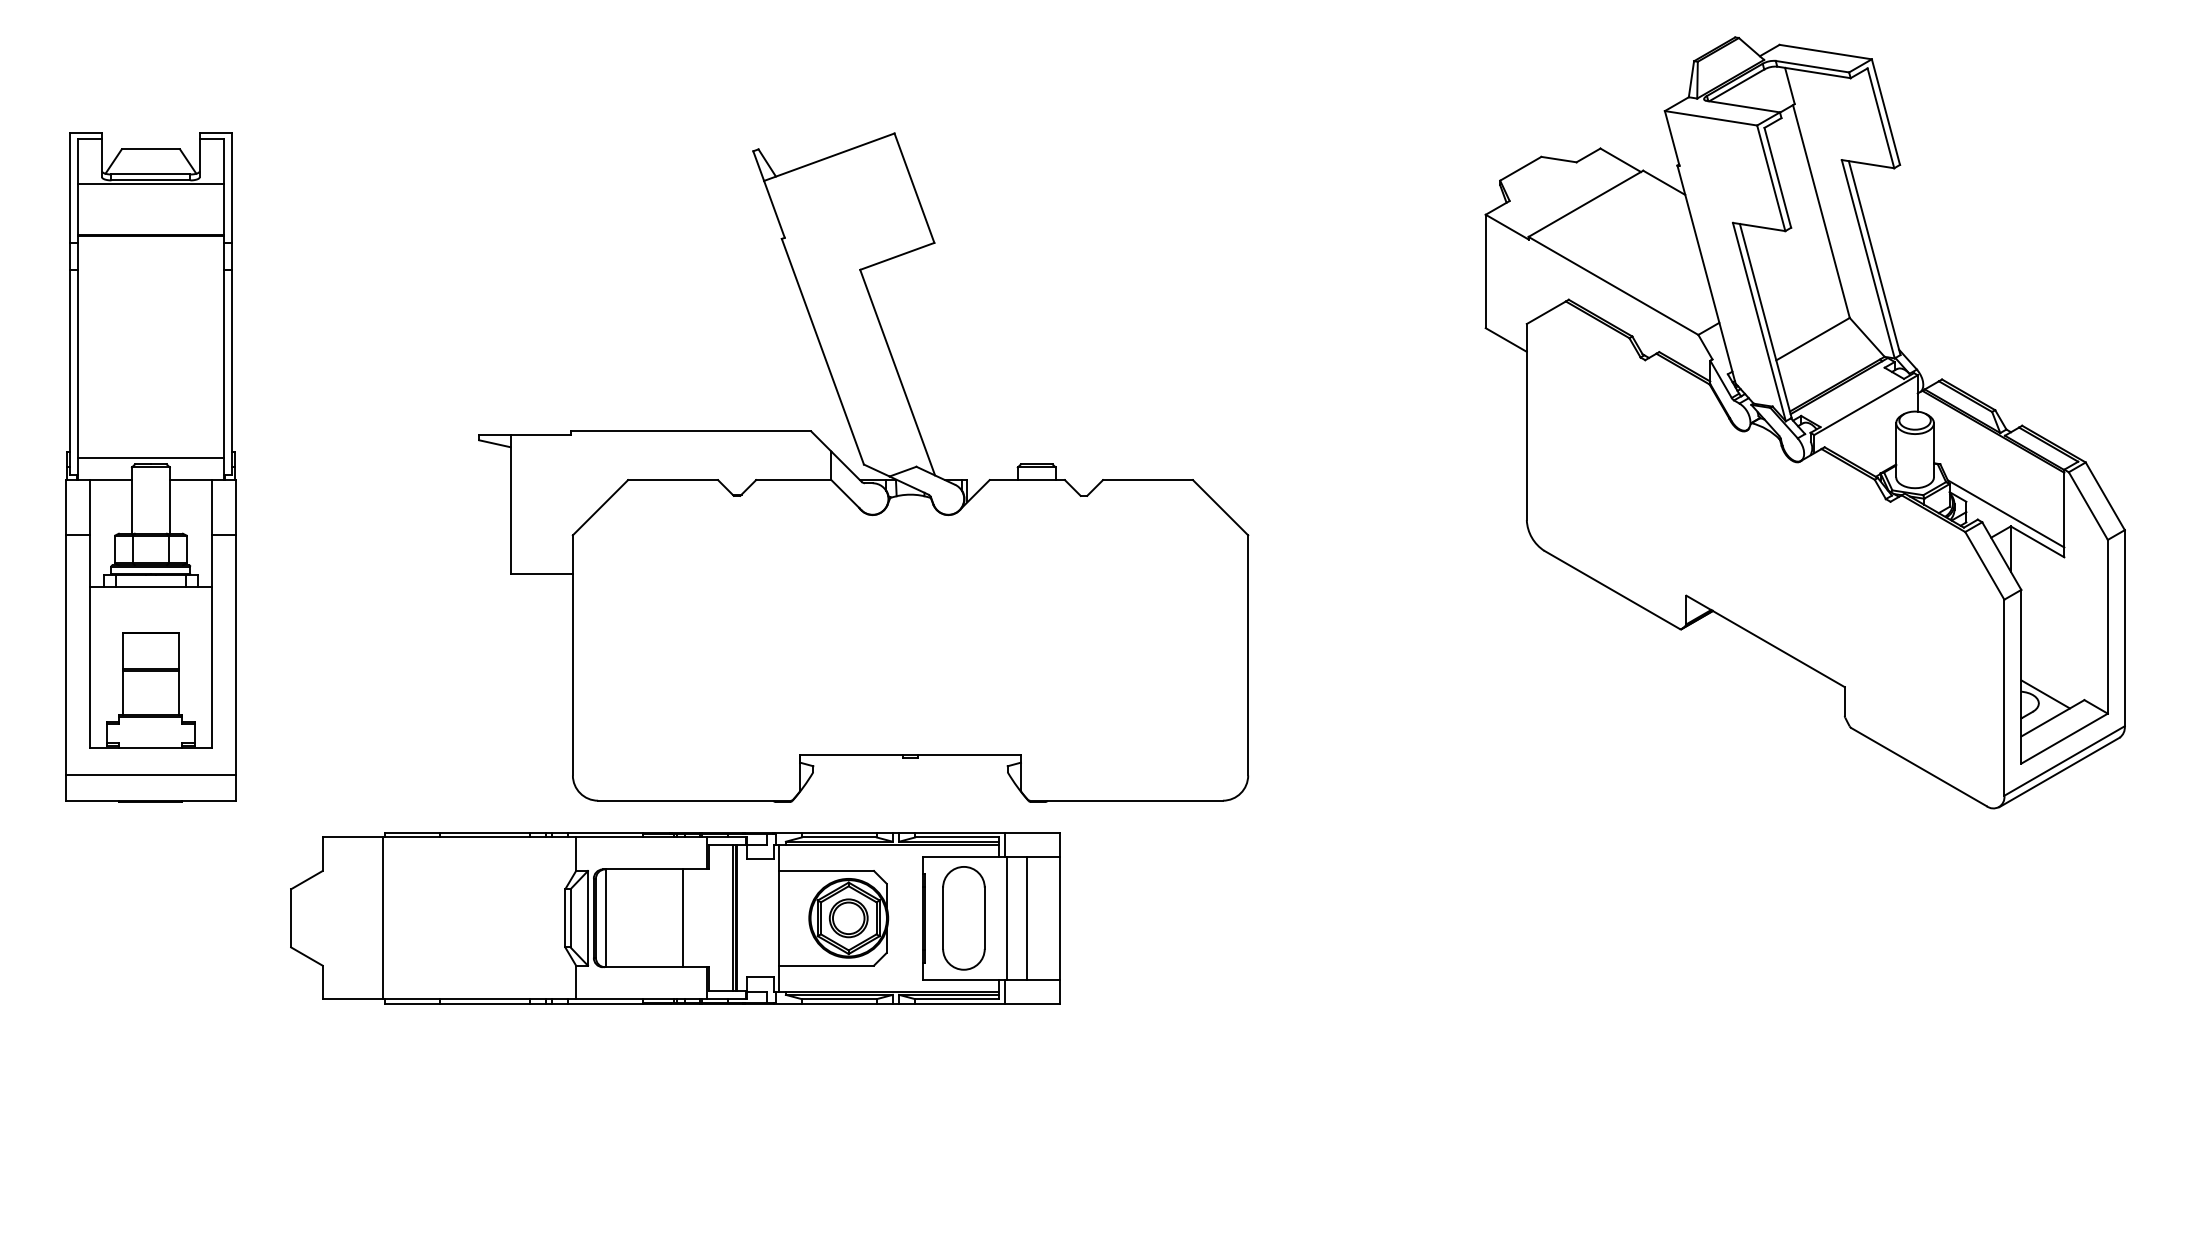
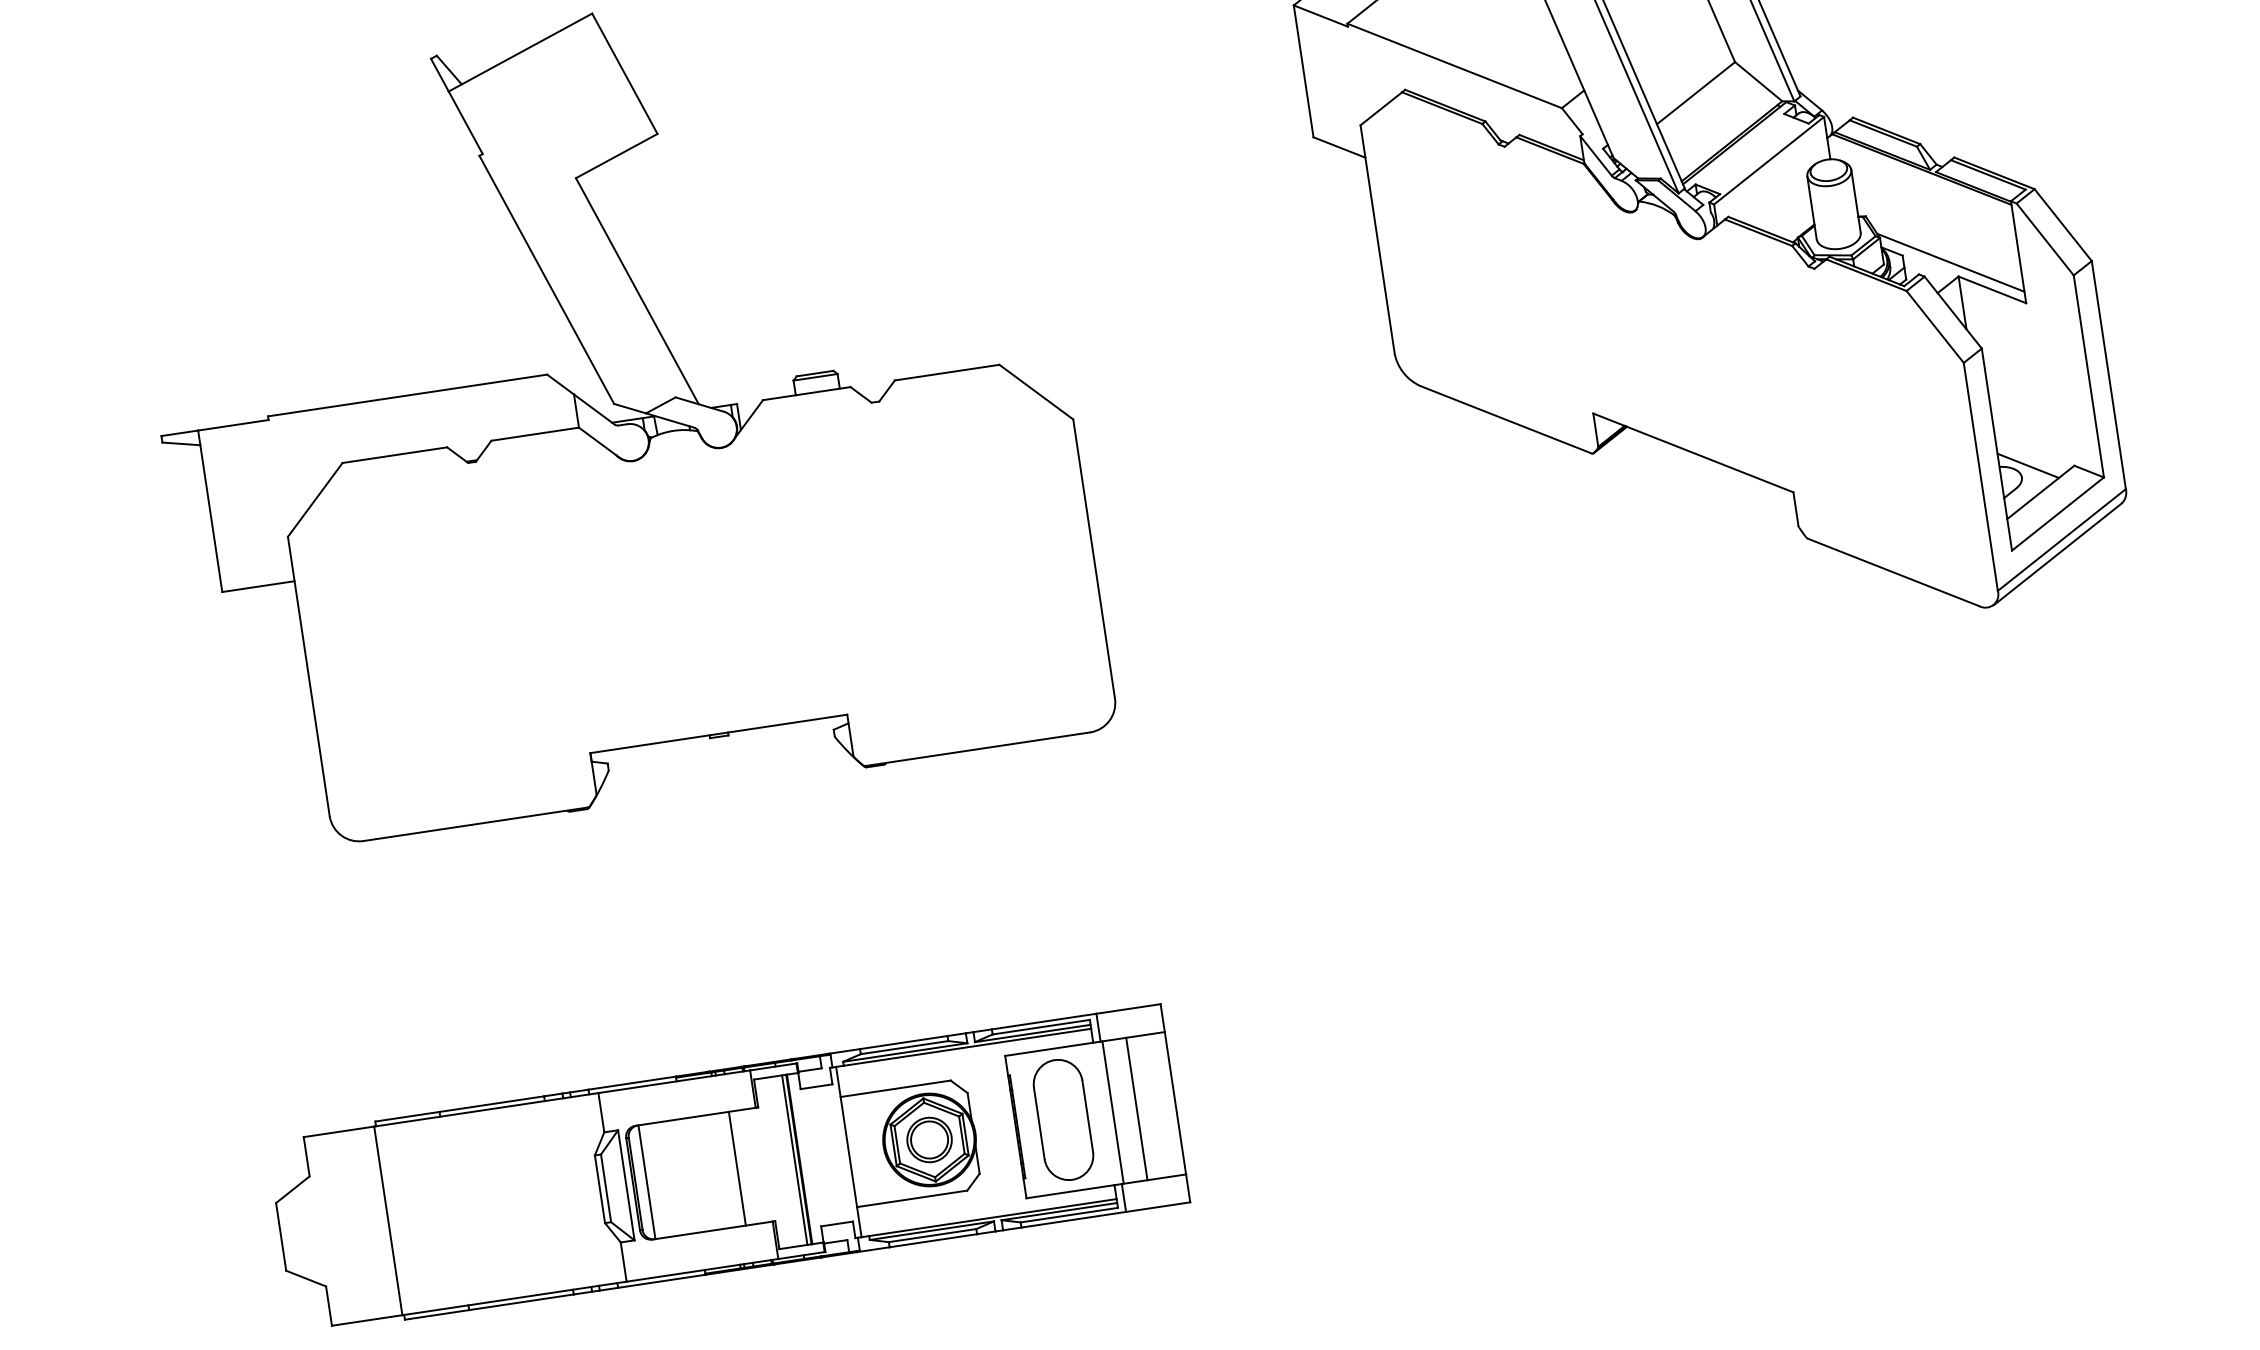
part: (675, 918) -> (728, 1170), moved

